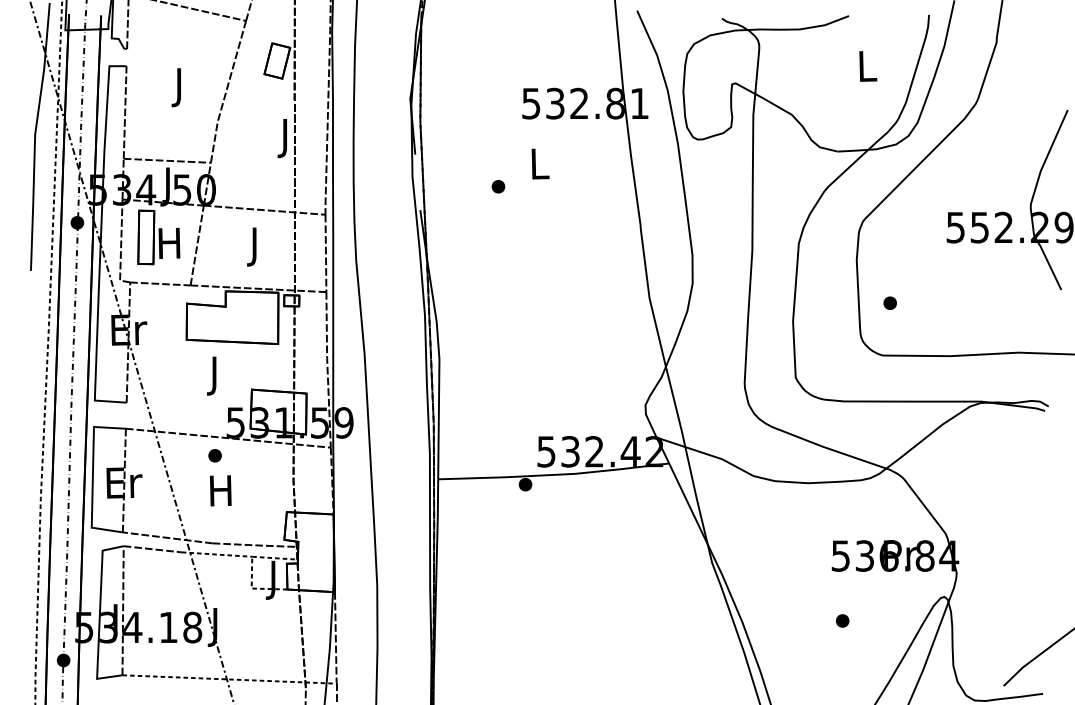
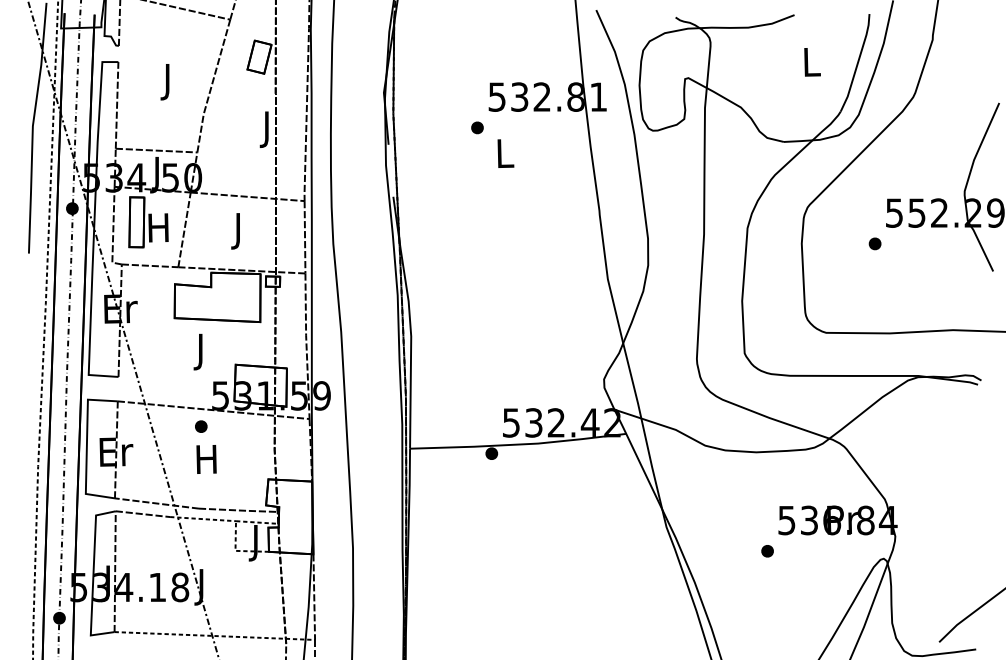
part: (498, 186) -> (477, 127), moved
part: (889, 302) -> (874, 243), moved
part: (842, 621) -> (767, 551), moved

